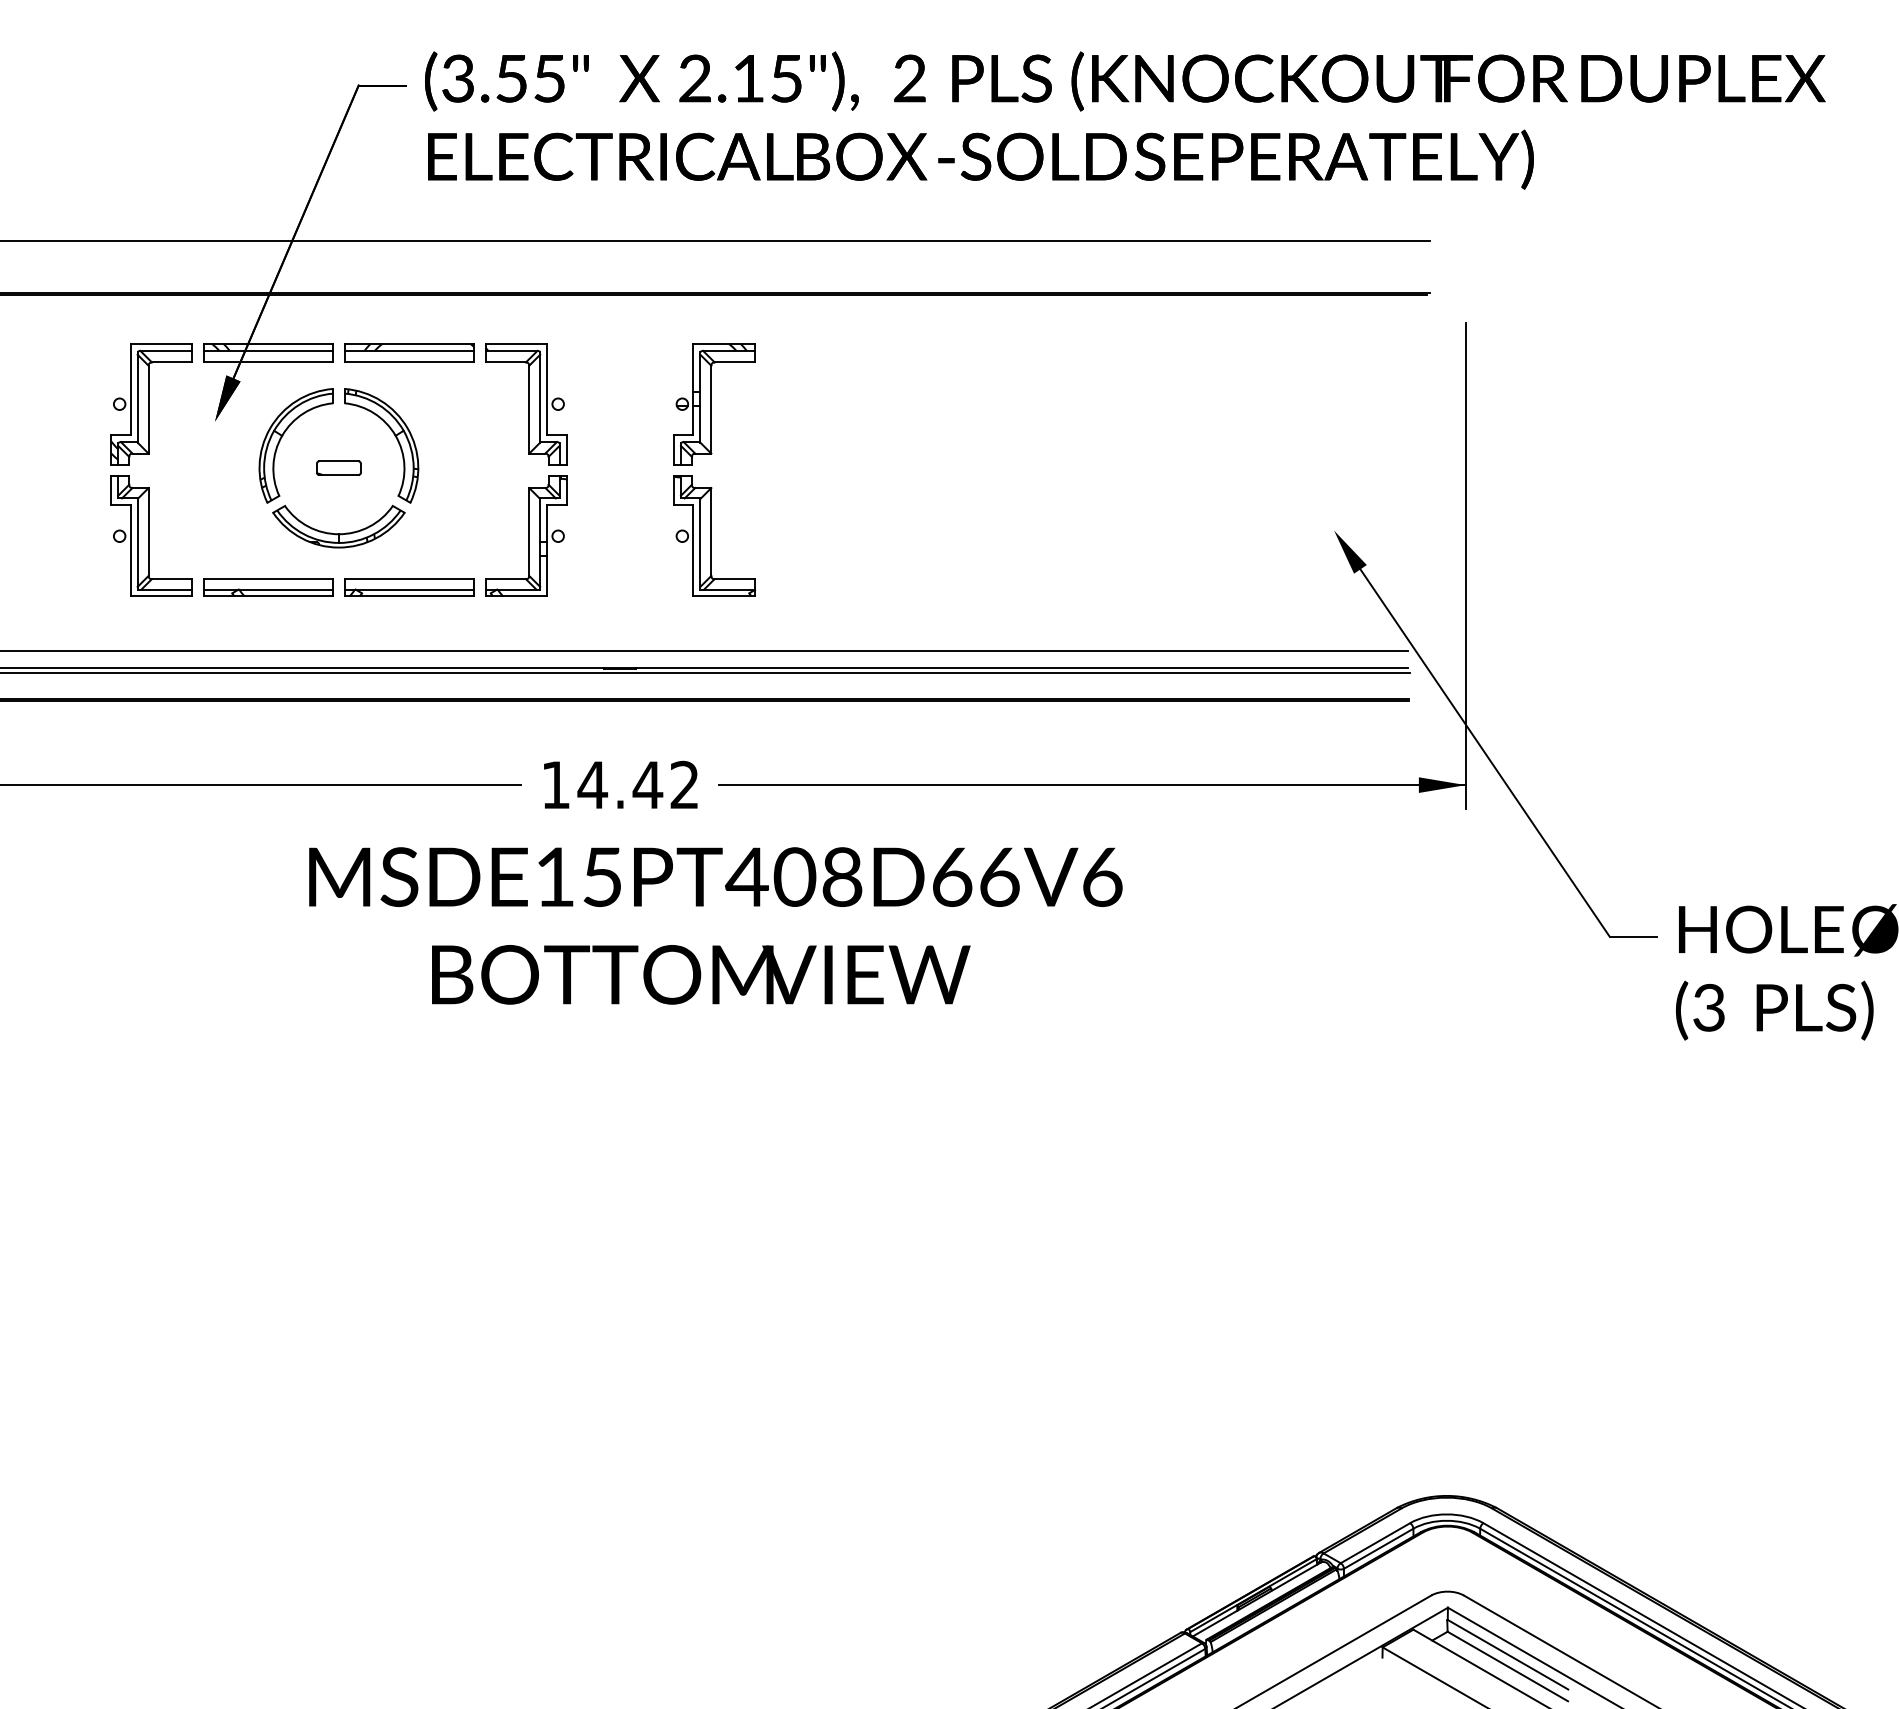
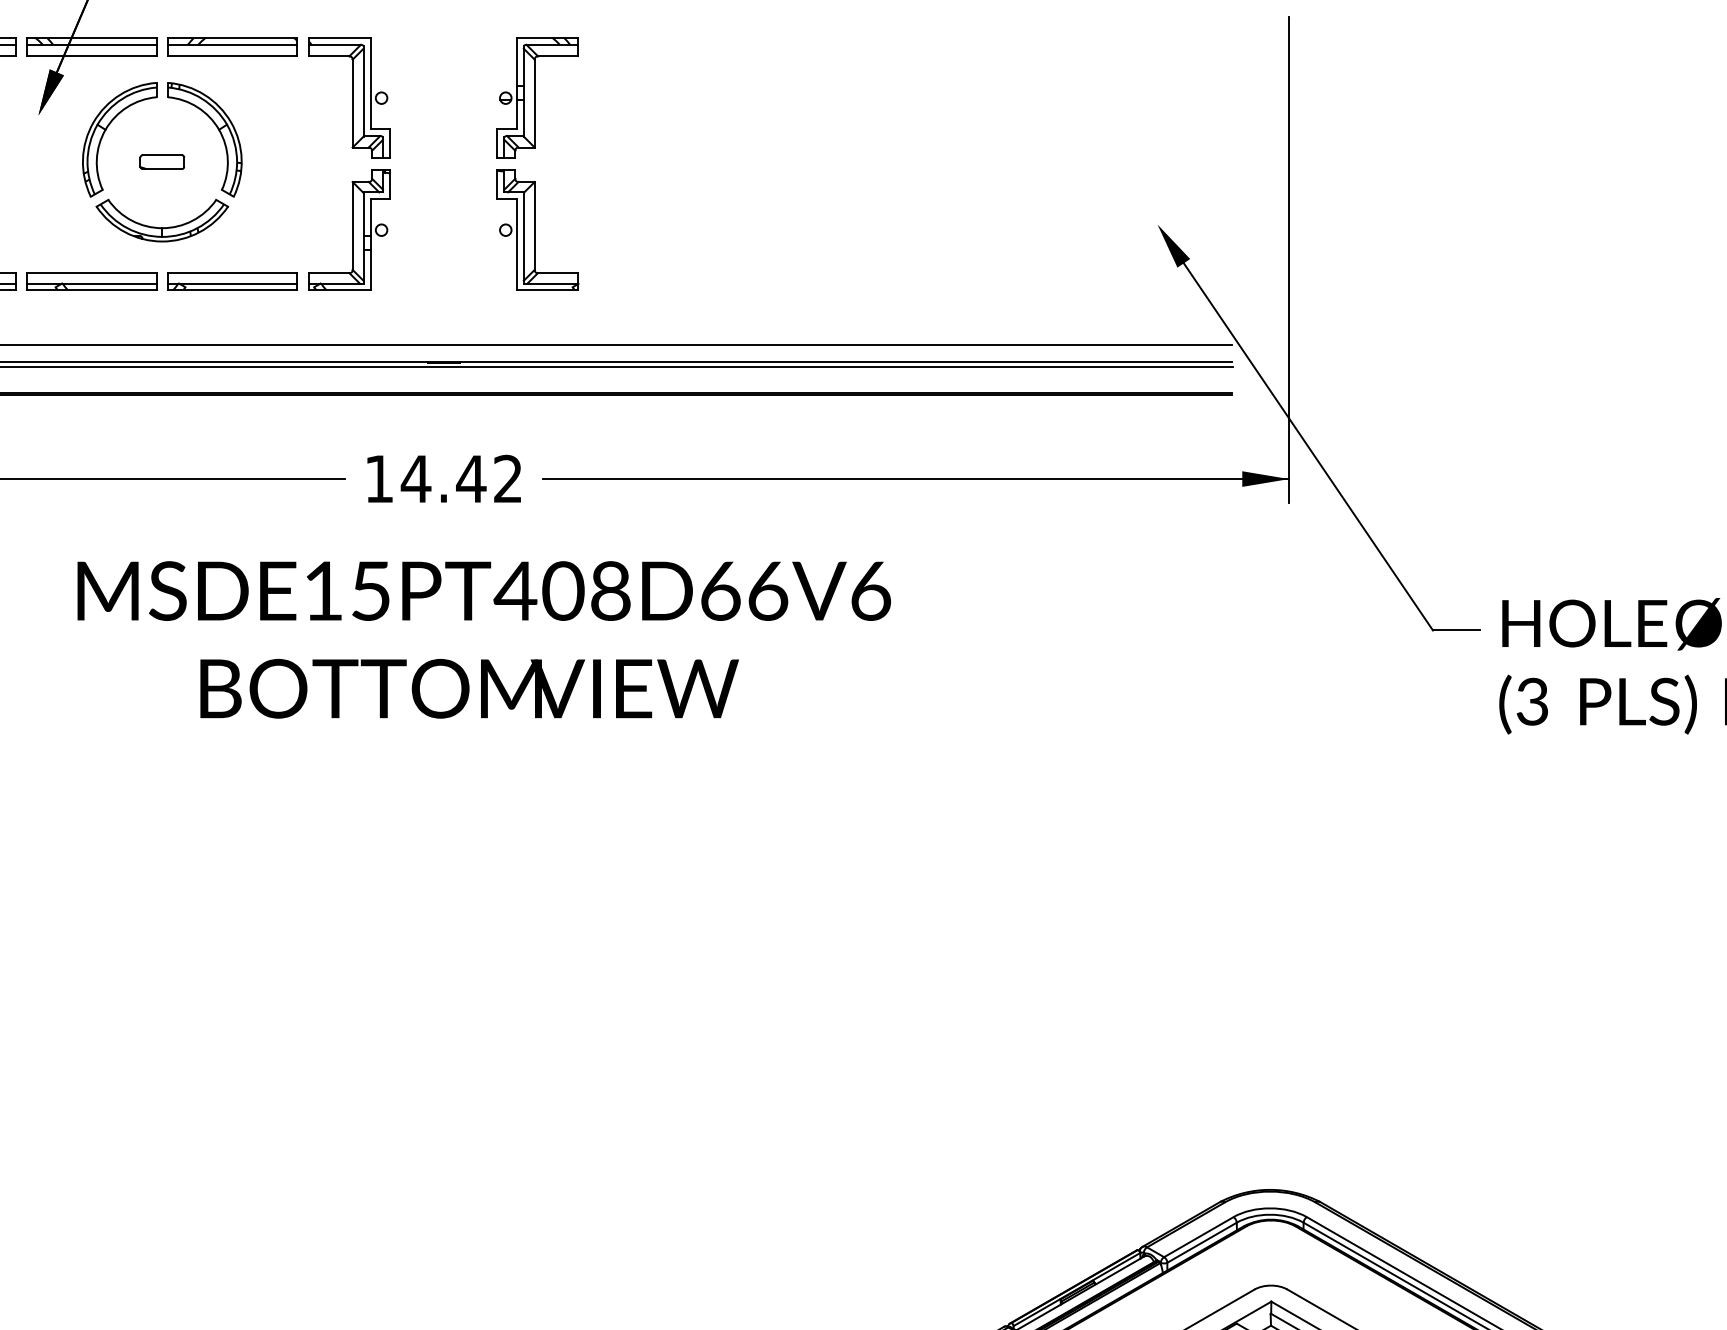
text: (715, 925) -> (483, 639), moved

